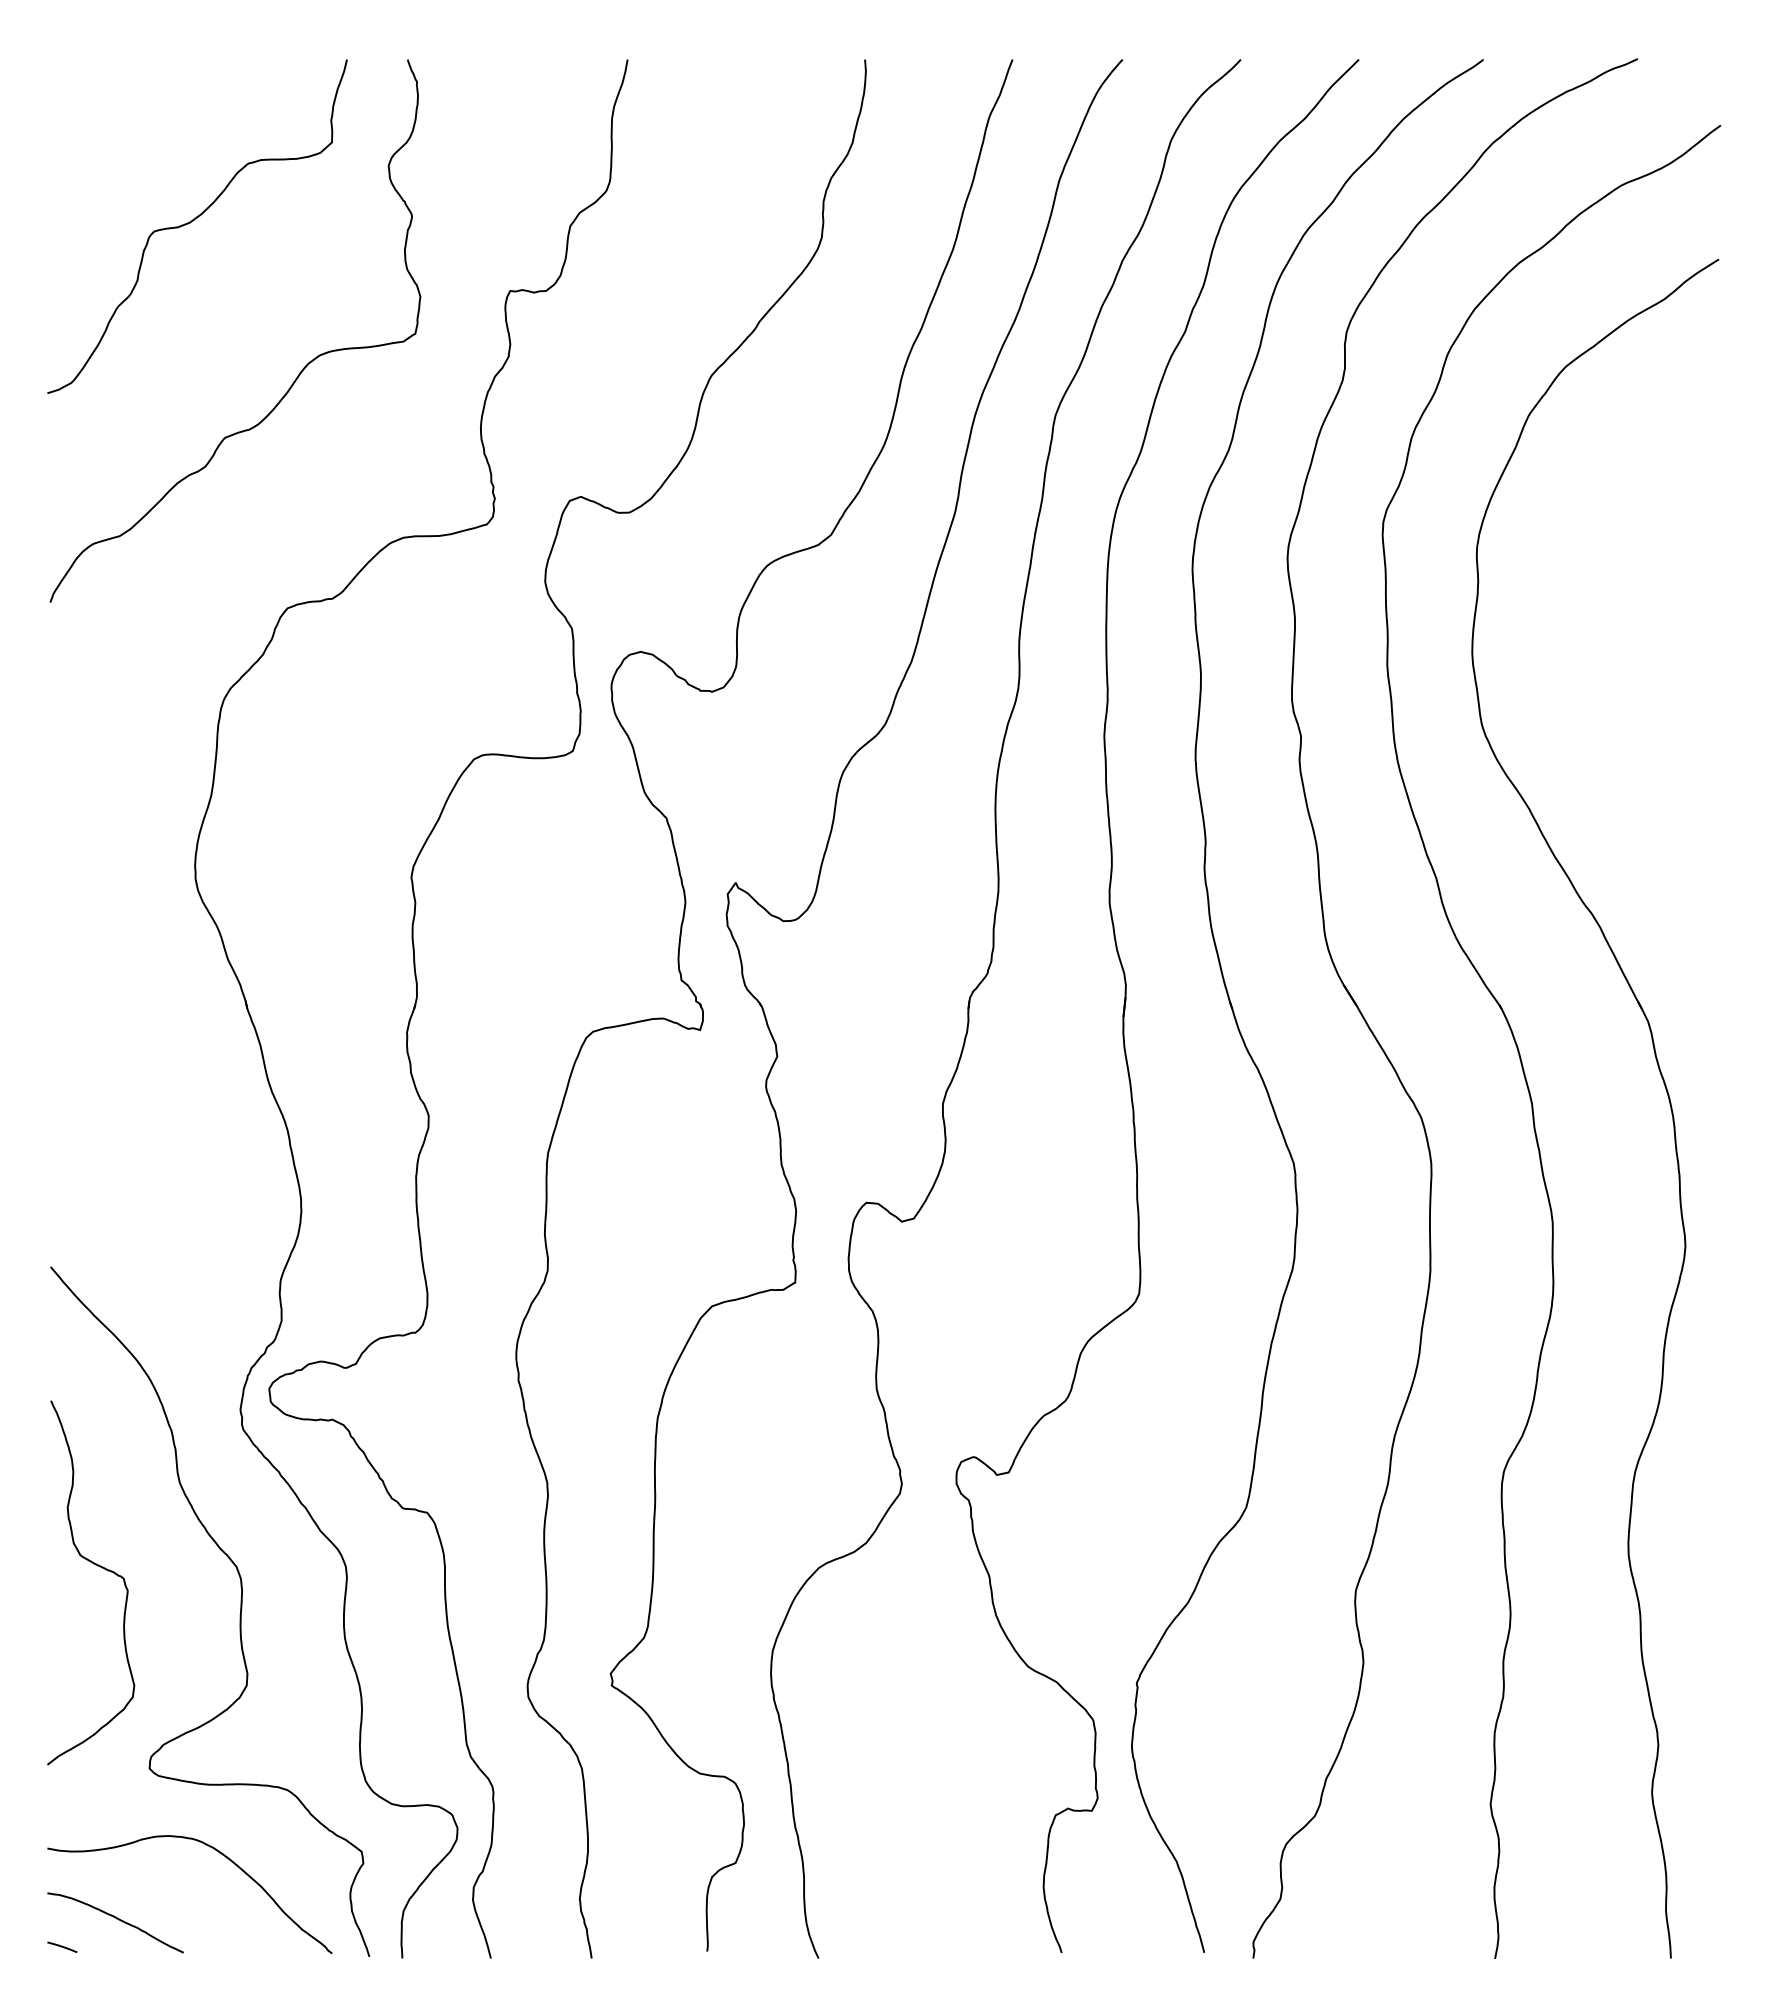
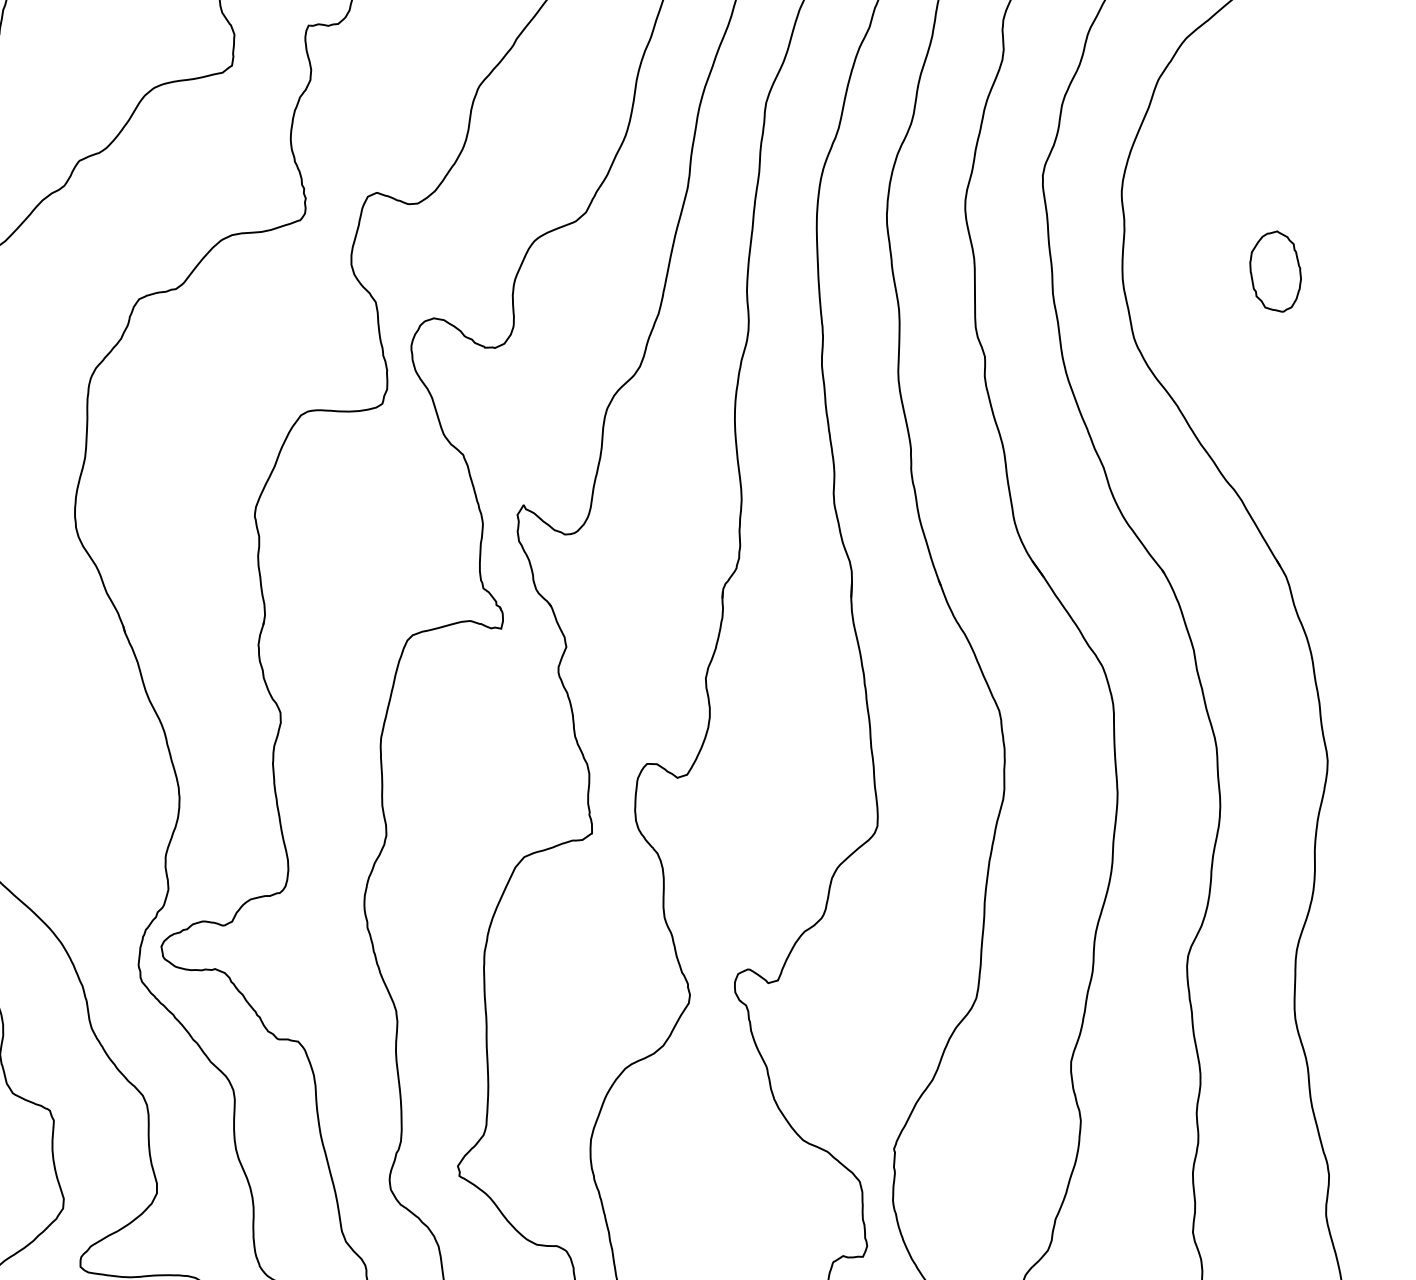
part: (1656, 653) -> (1275, 271), added

